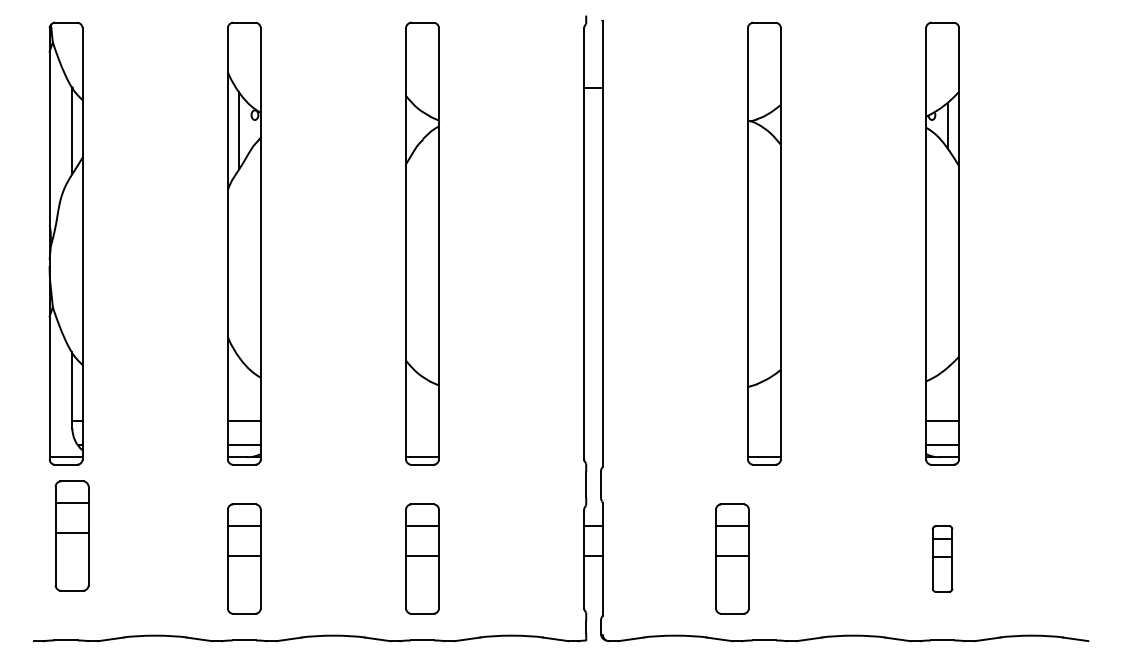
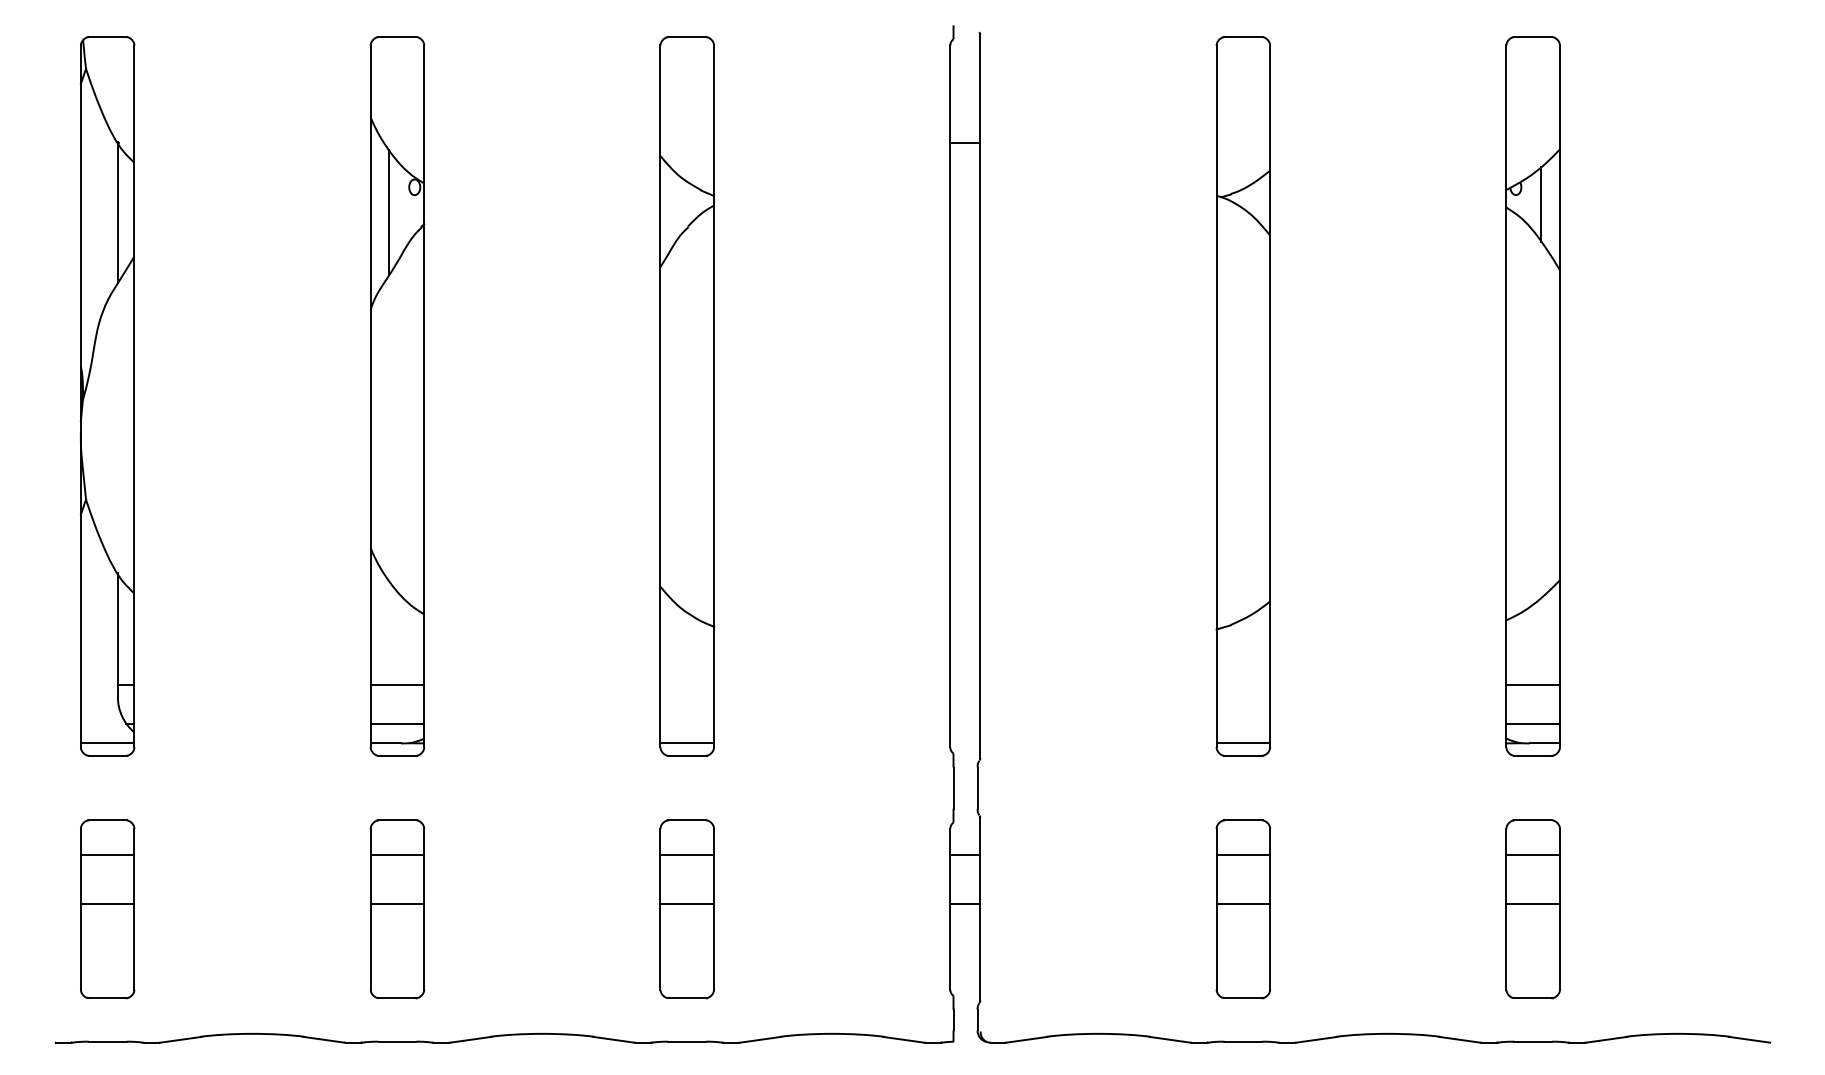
part: (71, 535) -> (106, 908), moved
part: (732, 558) -> (1243, 908), moved
part: (942, 558) -> (1532, 908), size x1.67

